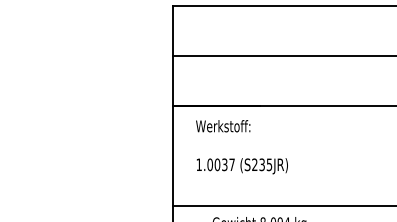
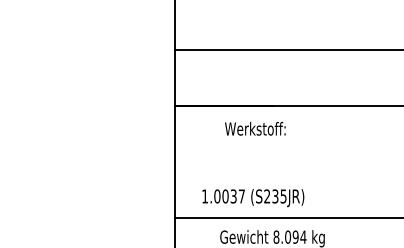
text: (223, 126) -> (255, 129), moved
text: (242, 166) -> (253, 198), moved

